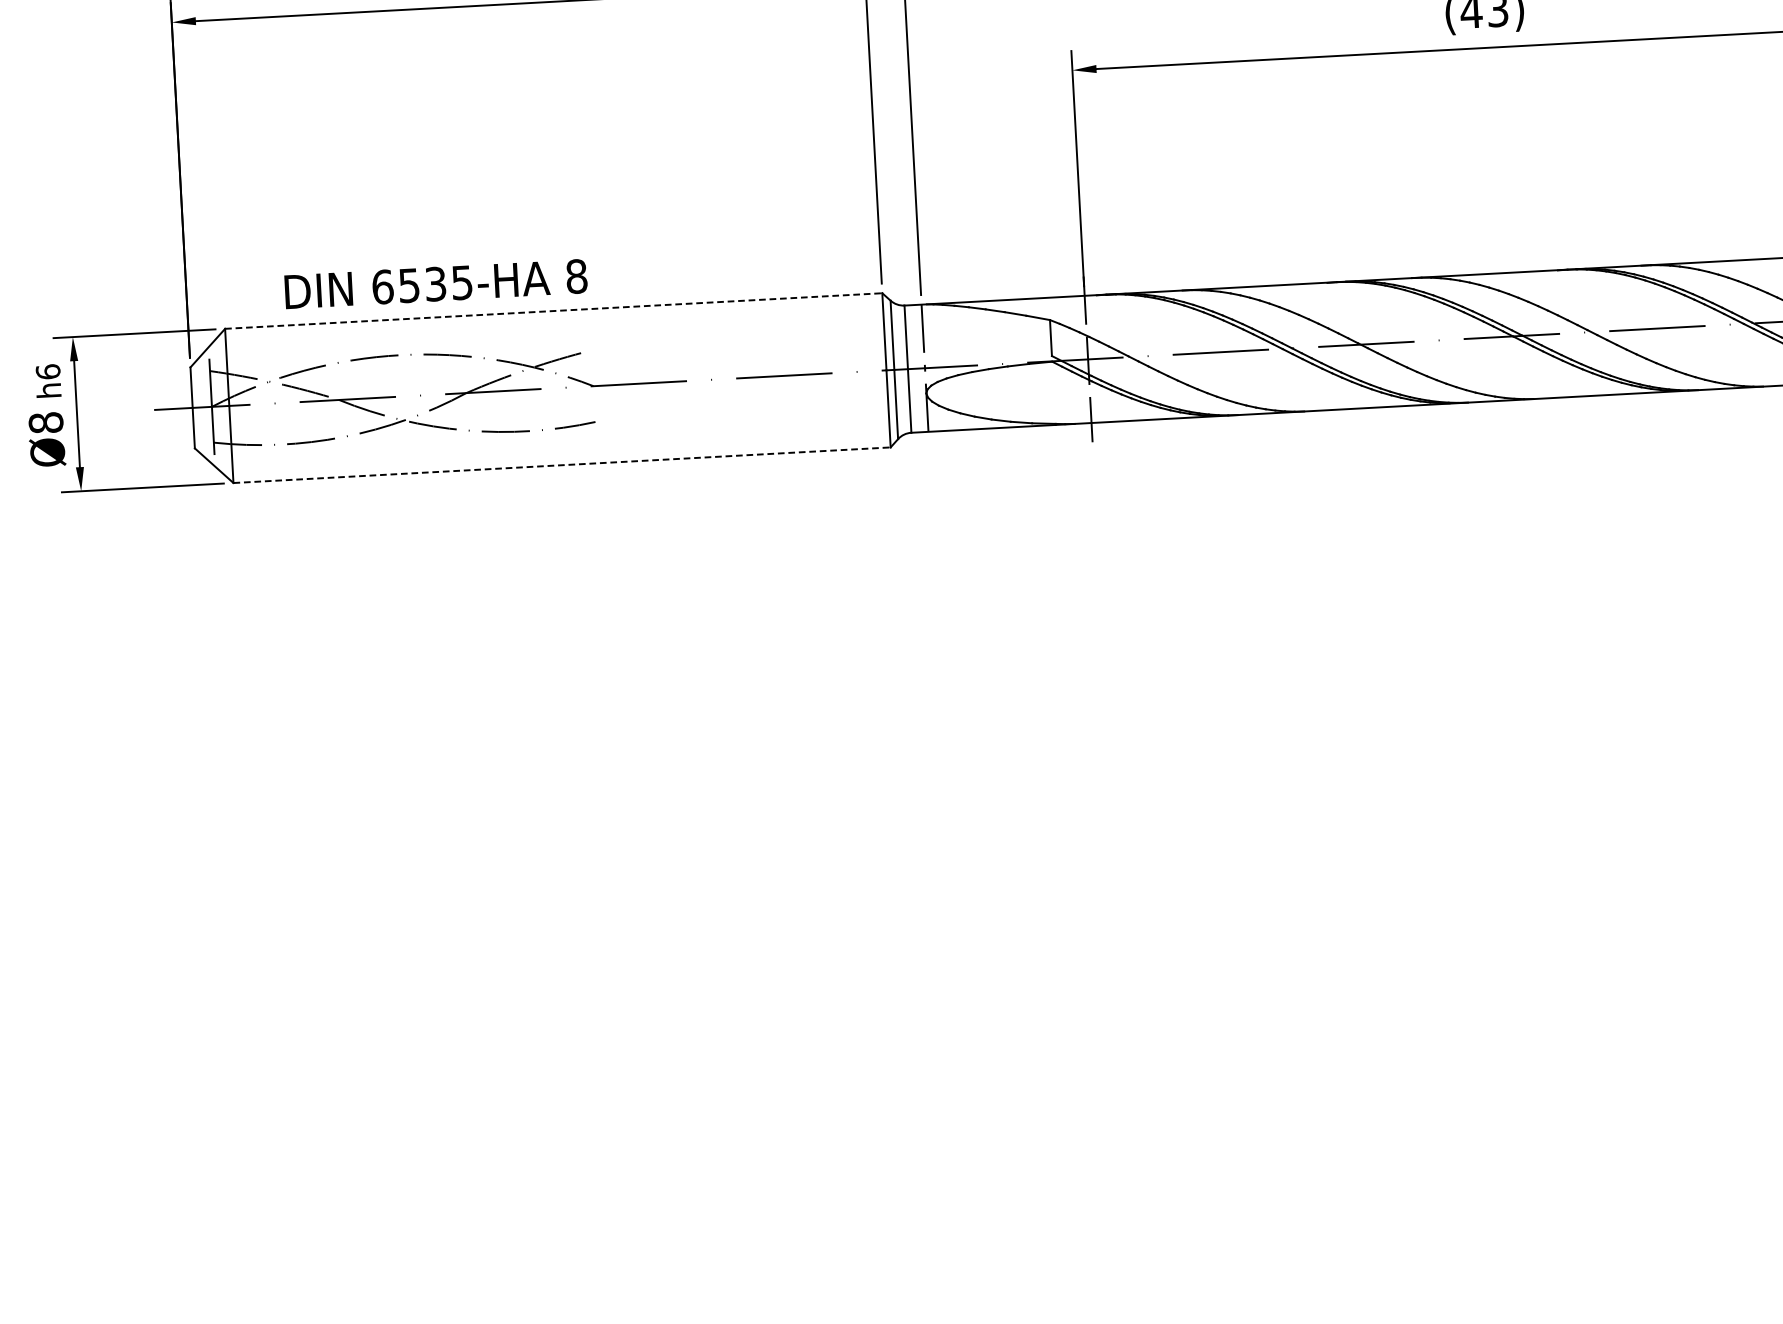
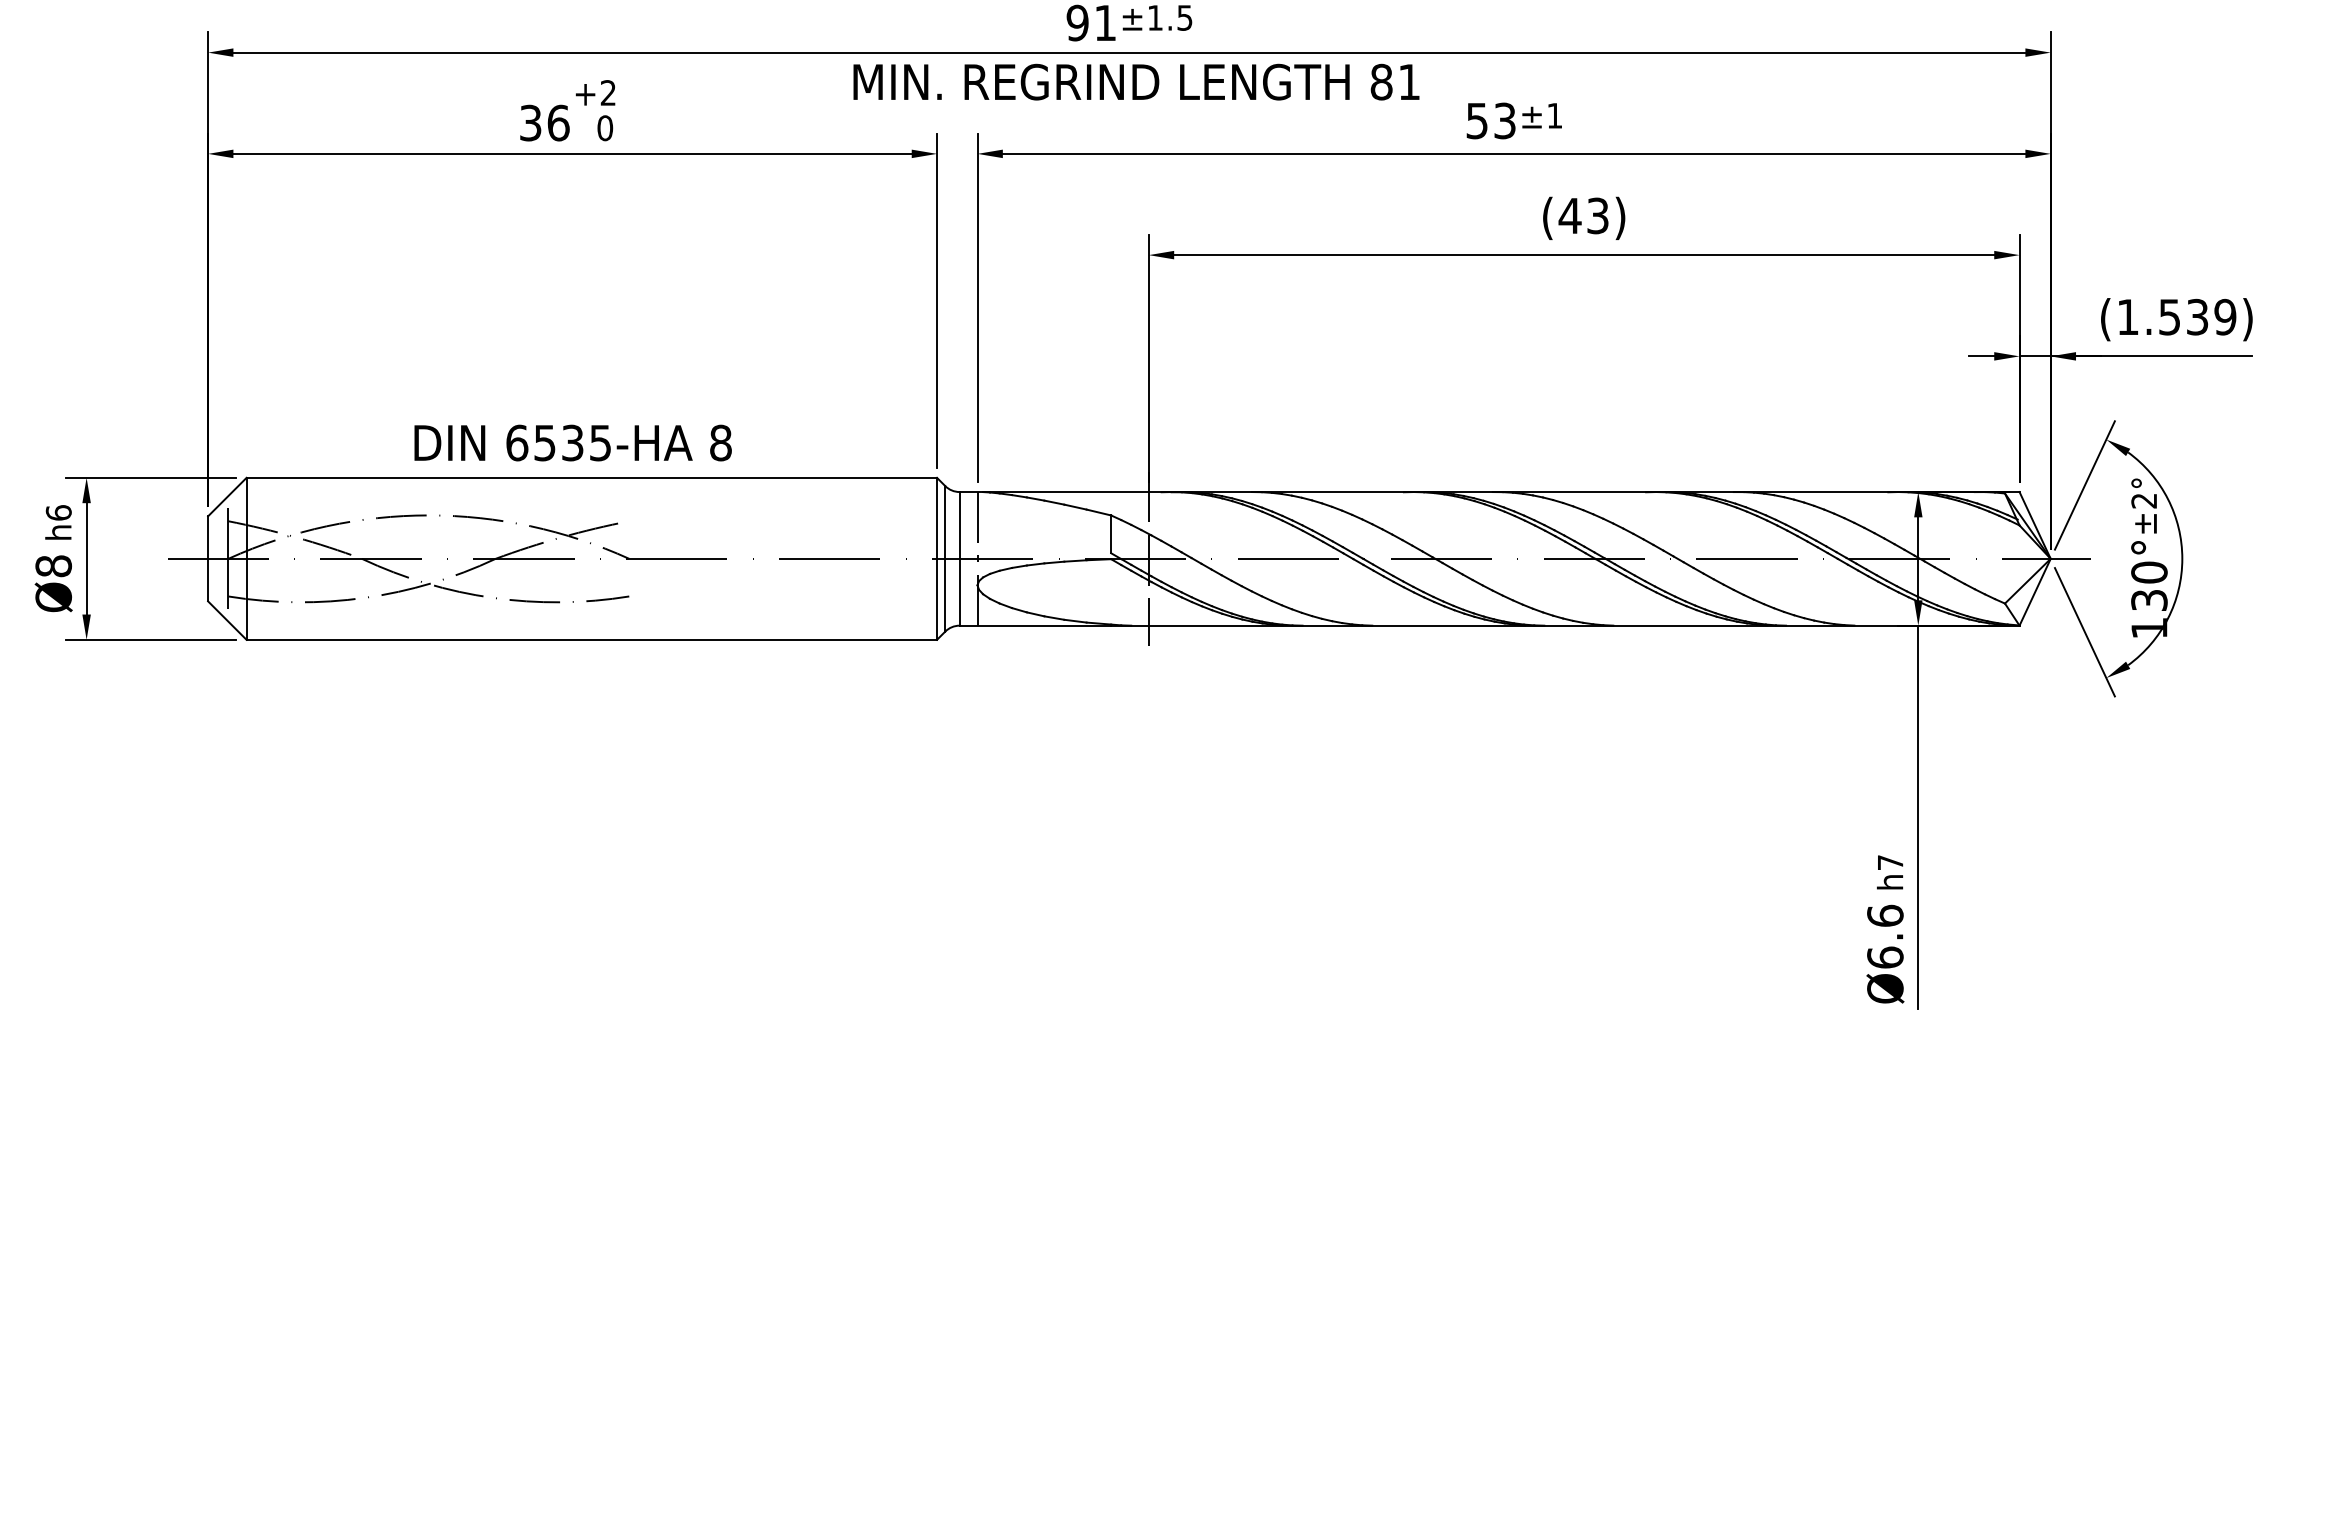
text: (435, 283) -> (572, 442), moved
line: (554, 310) -> (592, 477), dashed -> solid
line: (562, 464) -> (592, 639), dashed -> solid

